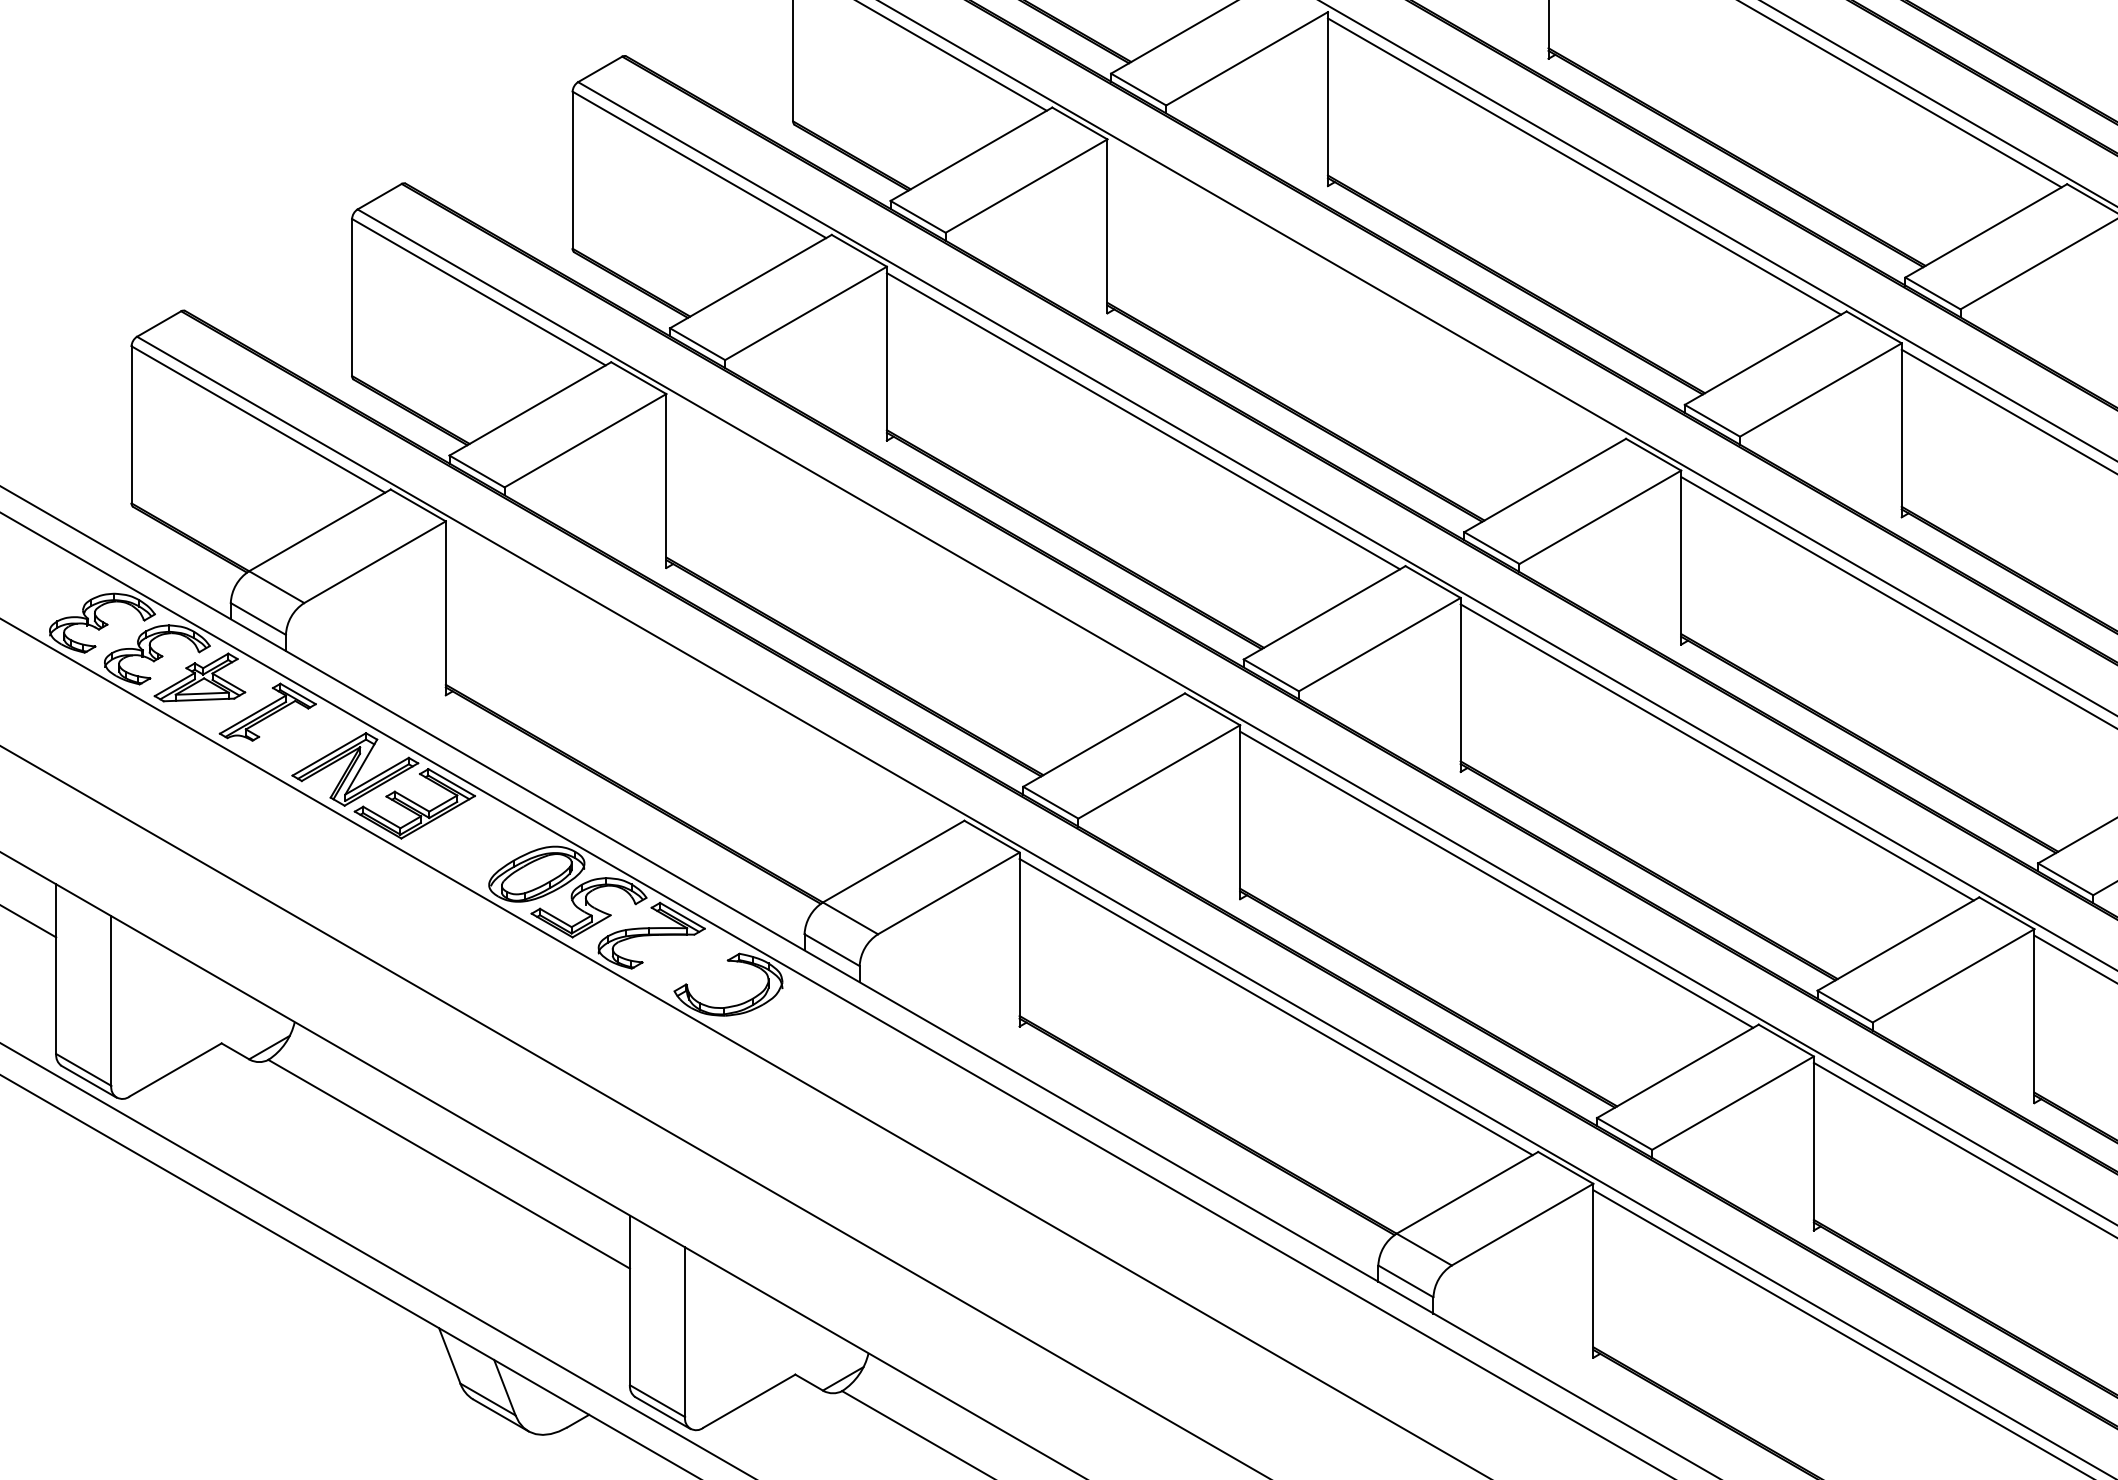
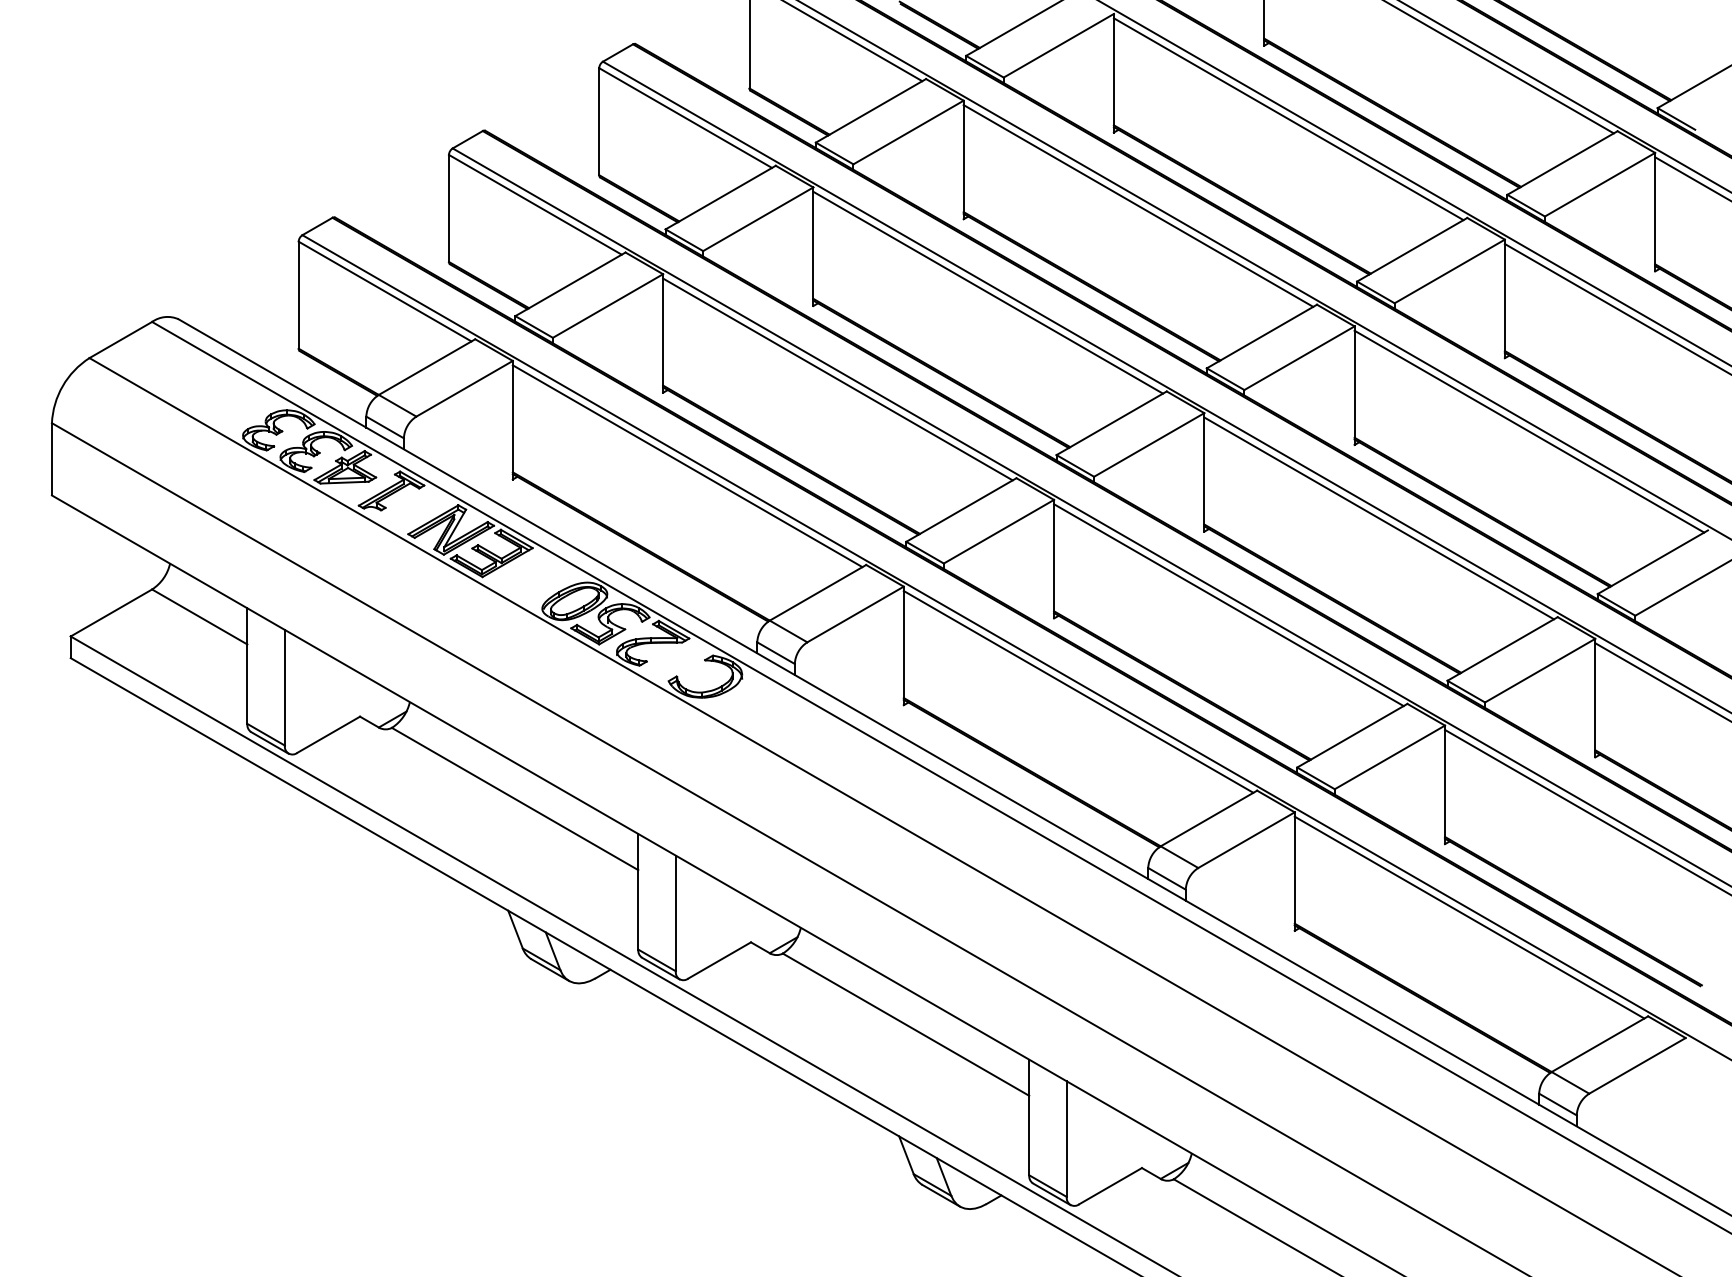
line: (1364, 293) -> (1138, 205), added
line: (922, 548) -> (837, 379), added
line: (702, 676) -> (687, 466), added

